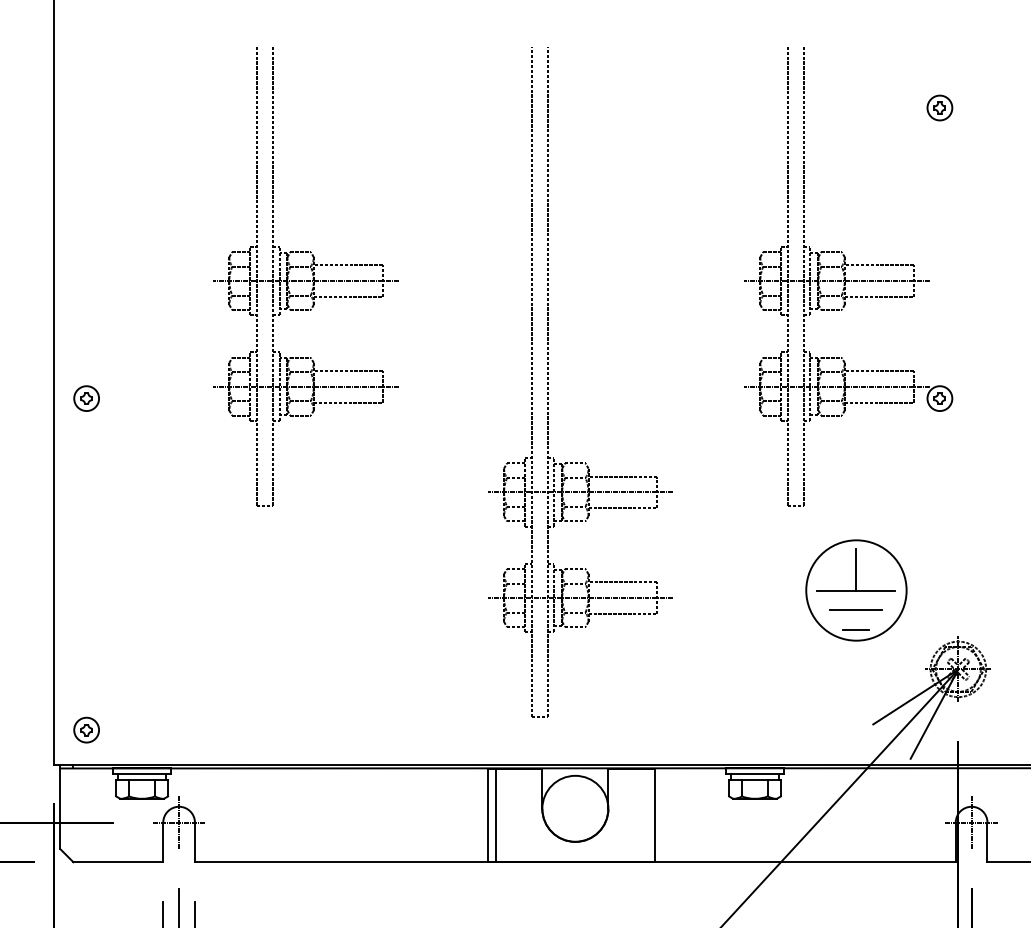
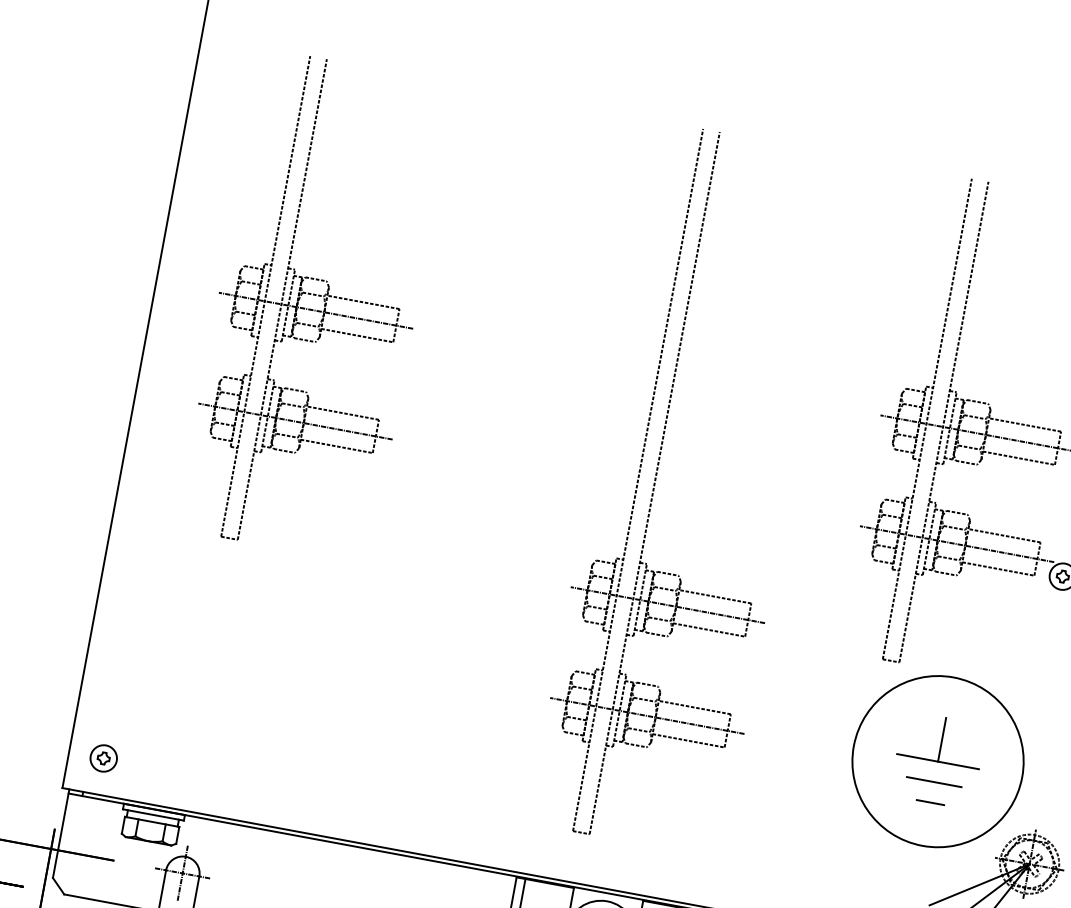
part: (305, 276) -> (316, 305), moved
part: (86, 398) -> (168, 410), removed
circle: (856, 590) -> (938, 761), size x1.6

